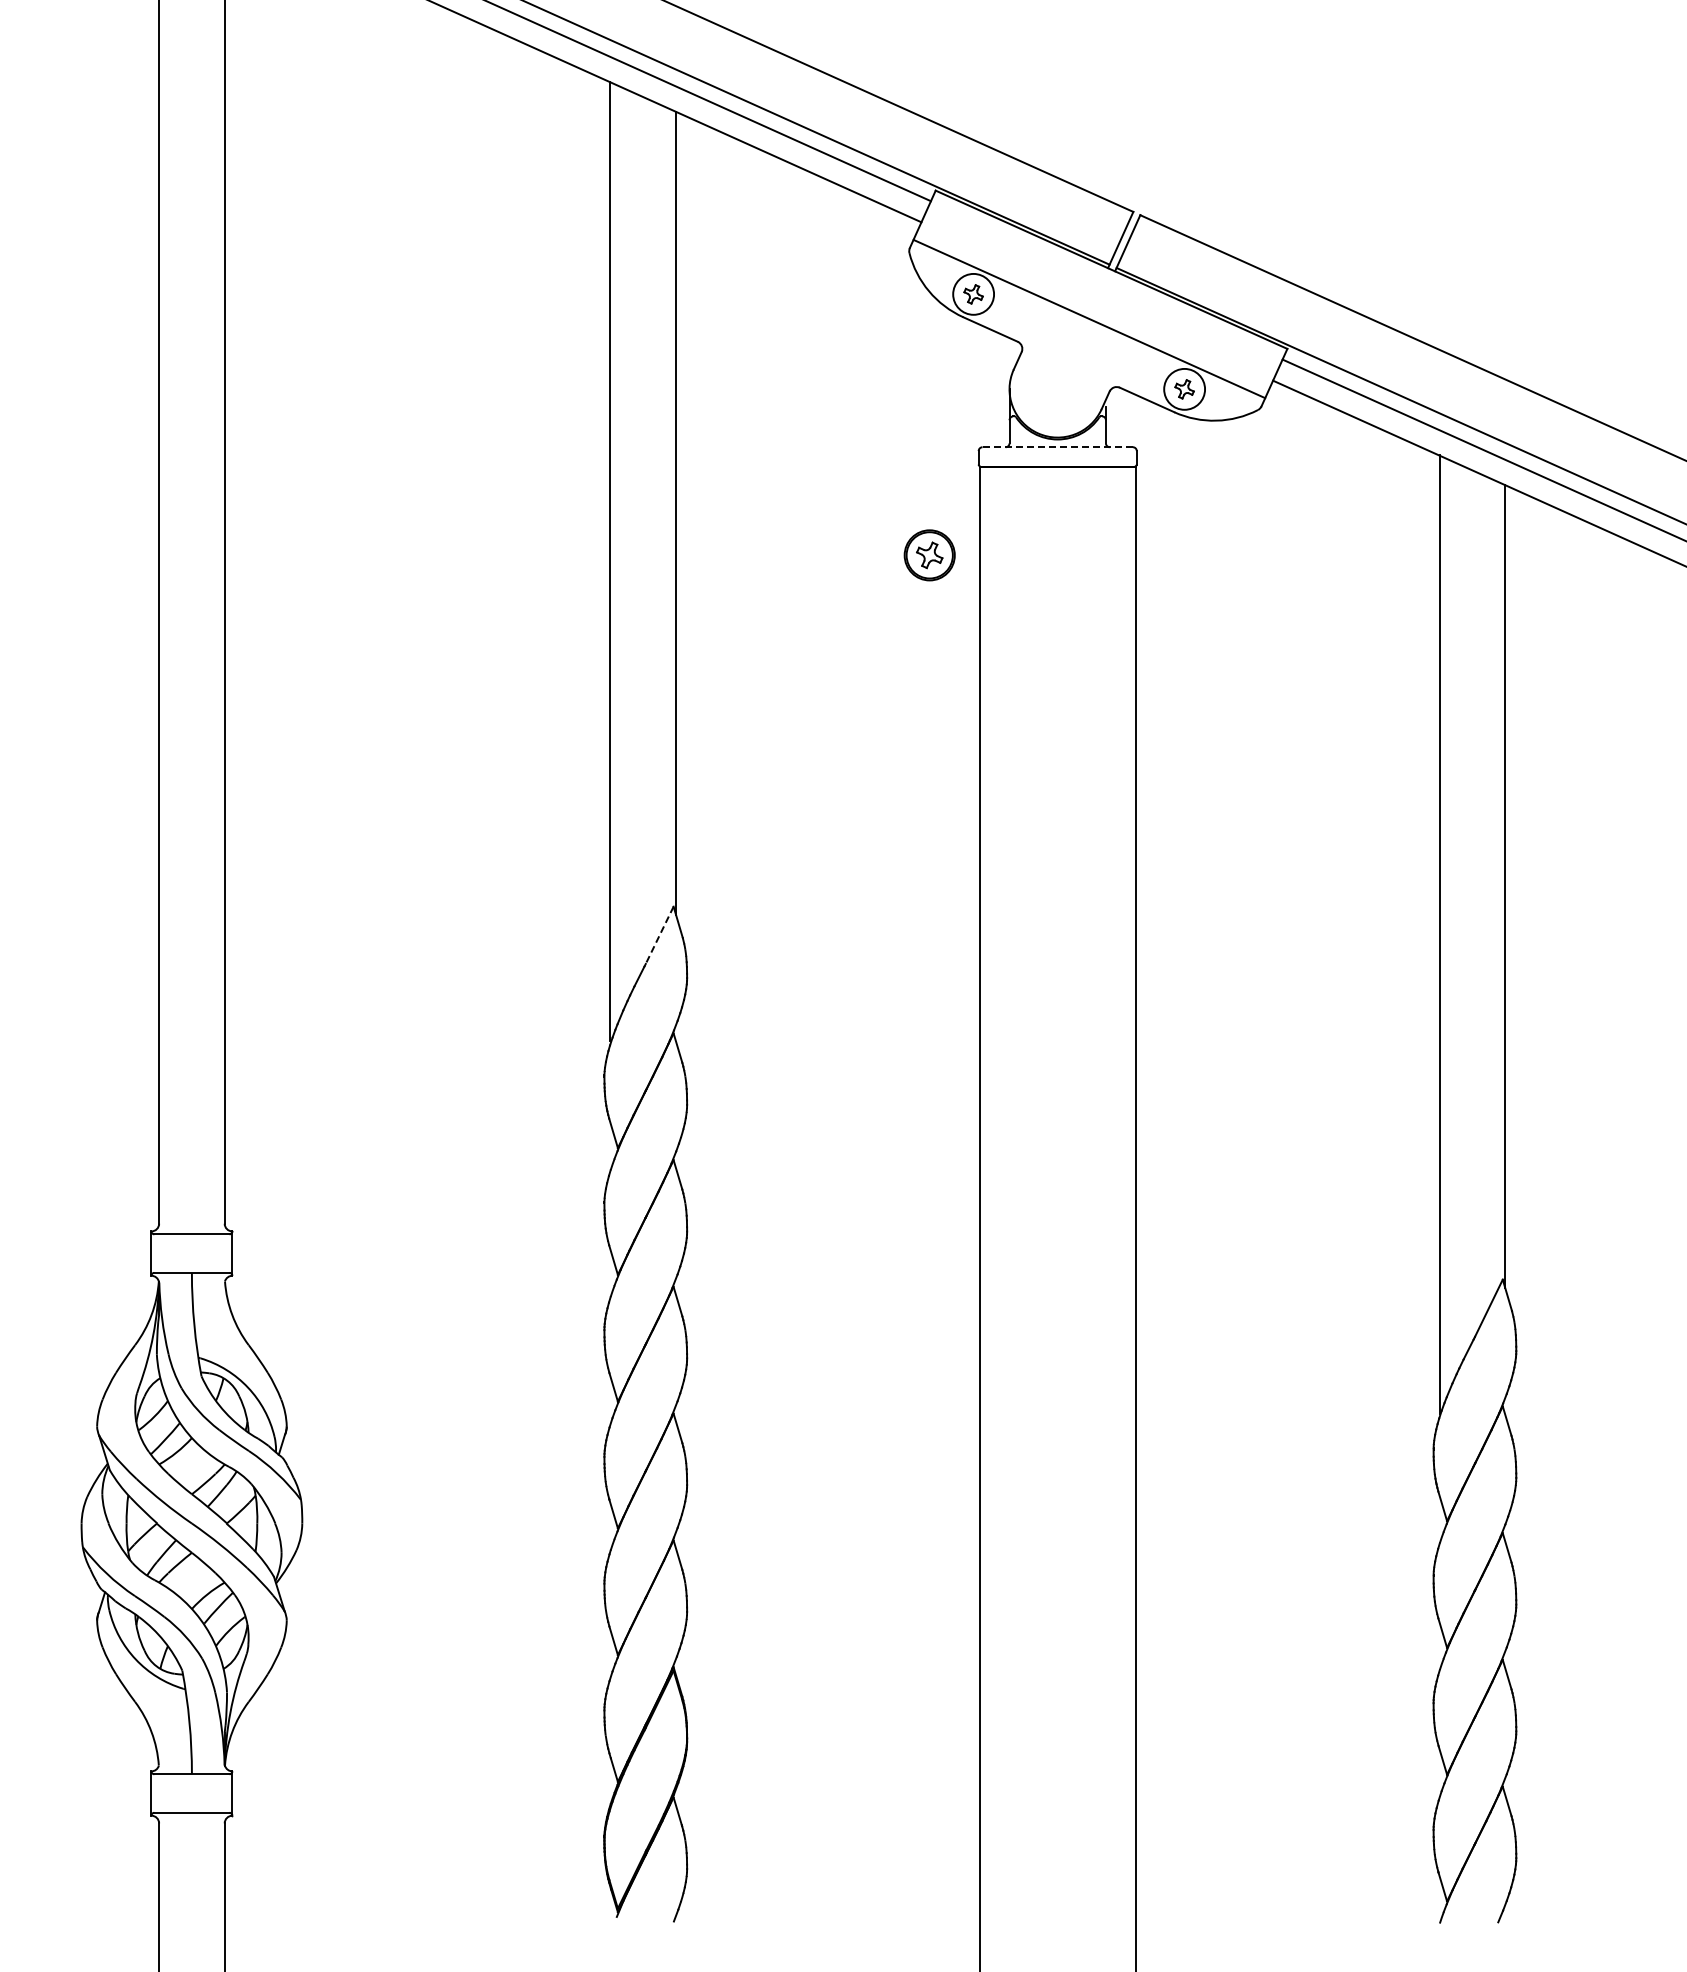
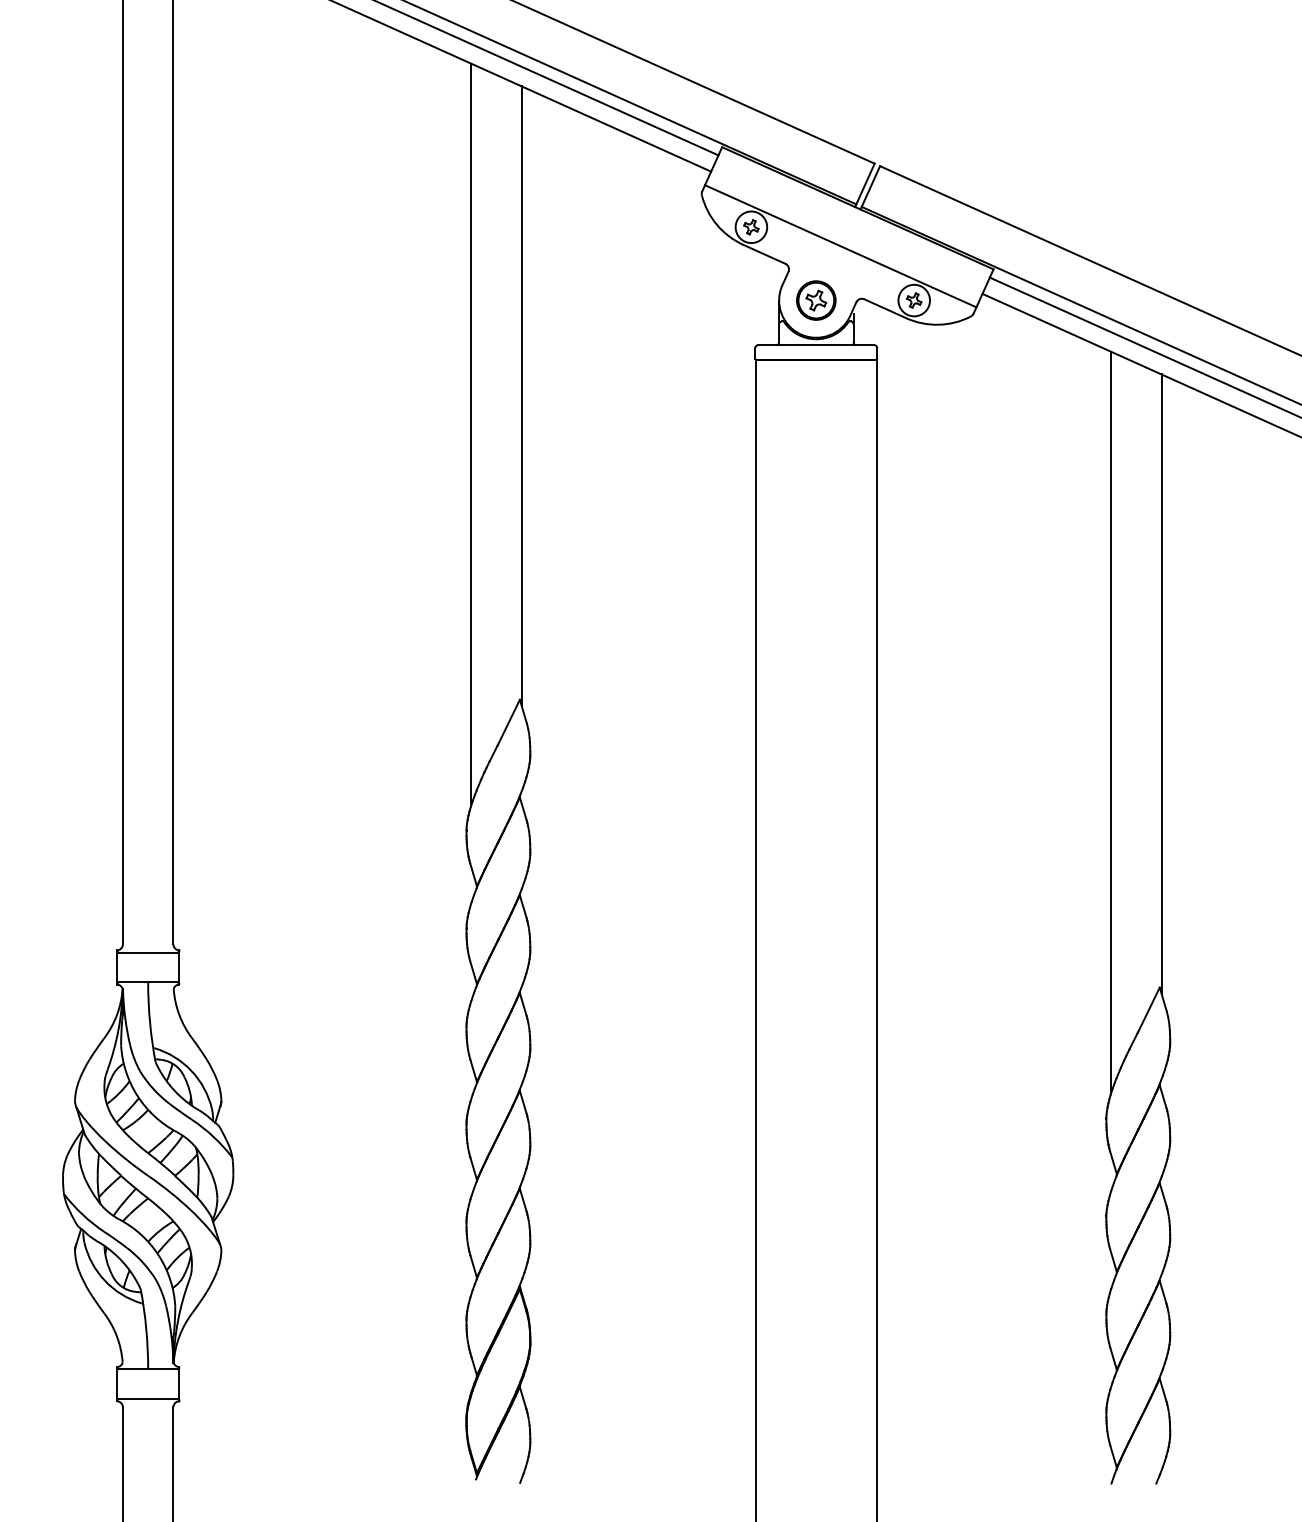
line: (1057, 447) -> (816, 345), dashed -> solid
part: (929, 555) -> (816, 300), moved
line: (659, 935) -> (509, 722), dashed -> solid

